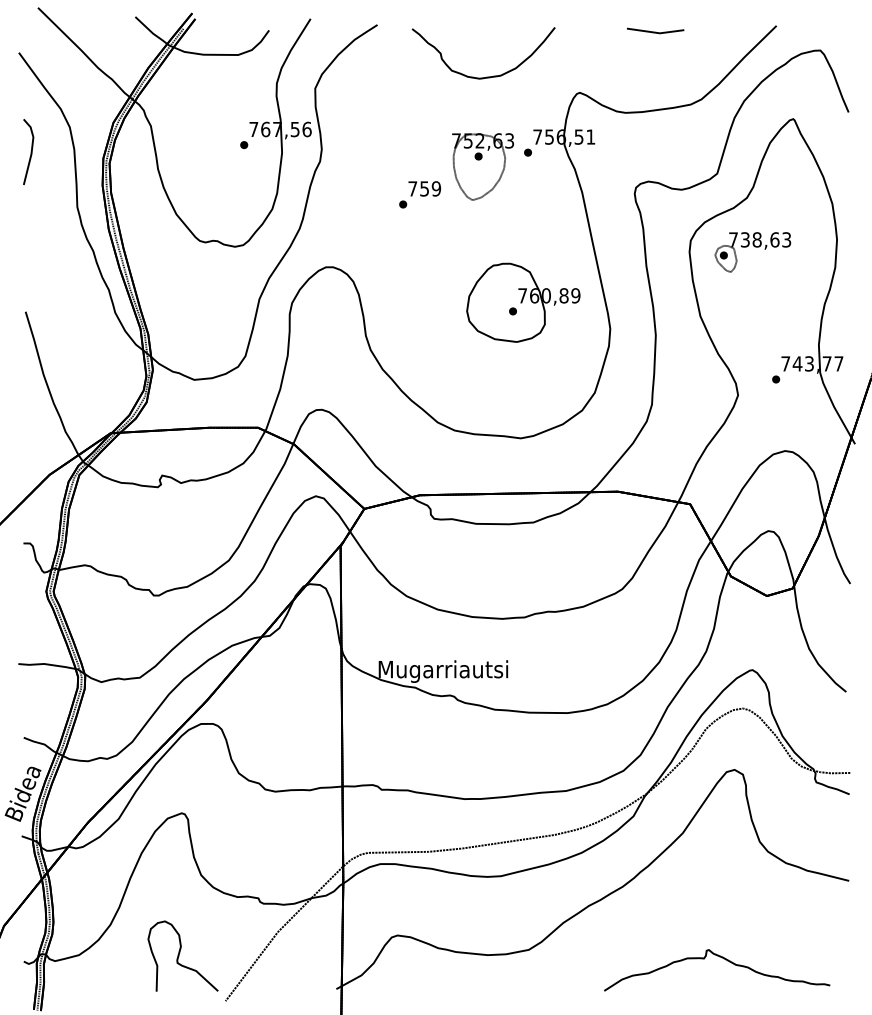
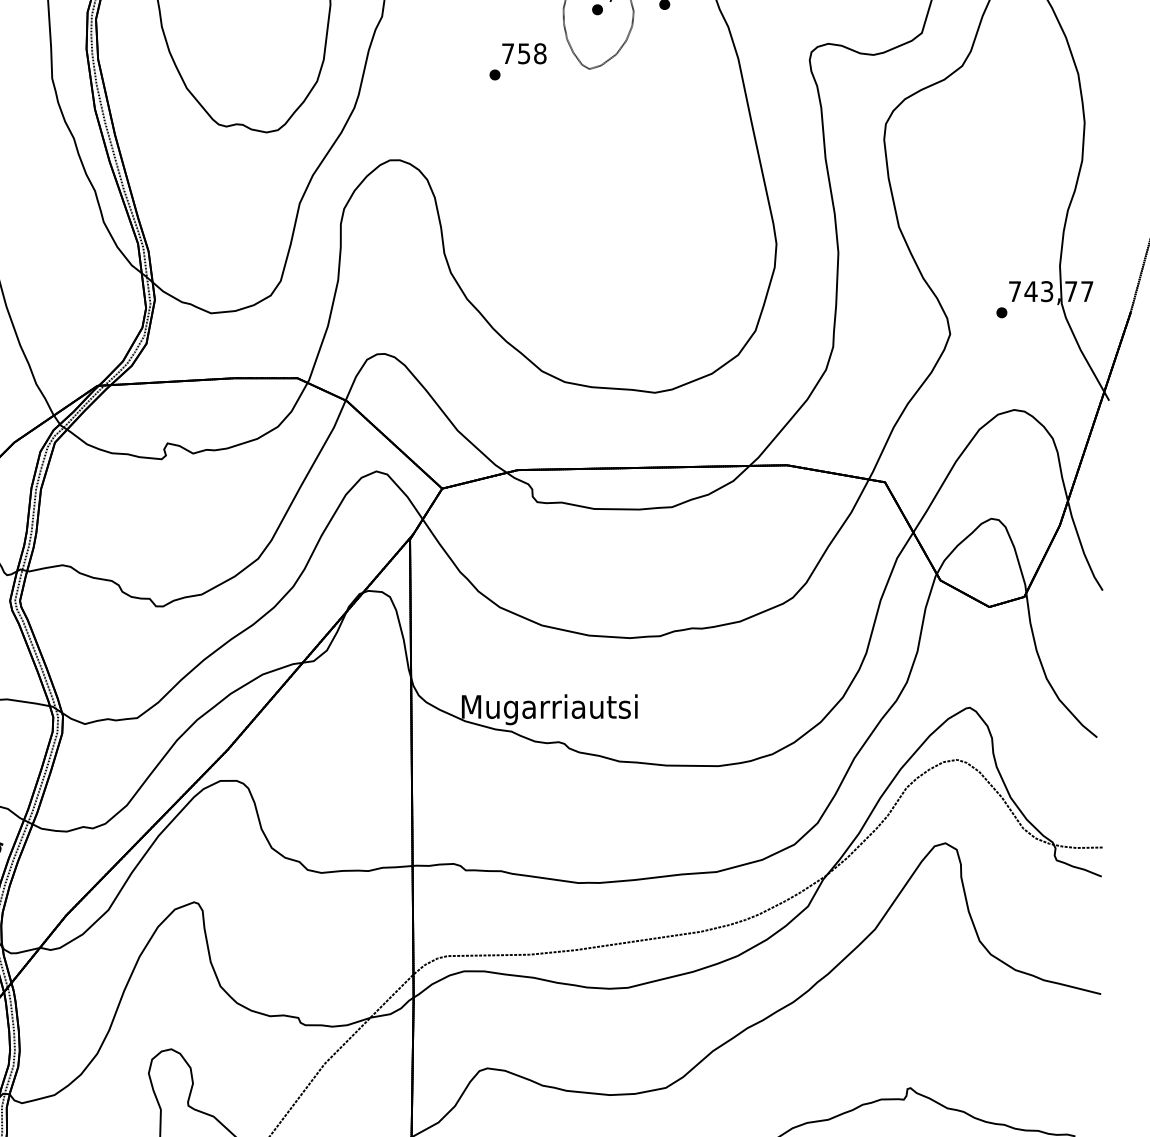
text: (436, 188) -> (540, 53), 759 -> 758
part: (752, 252) -> (969, 140), removed
part: (523, 302) -> (658, 208), removed

